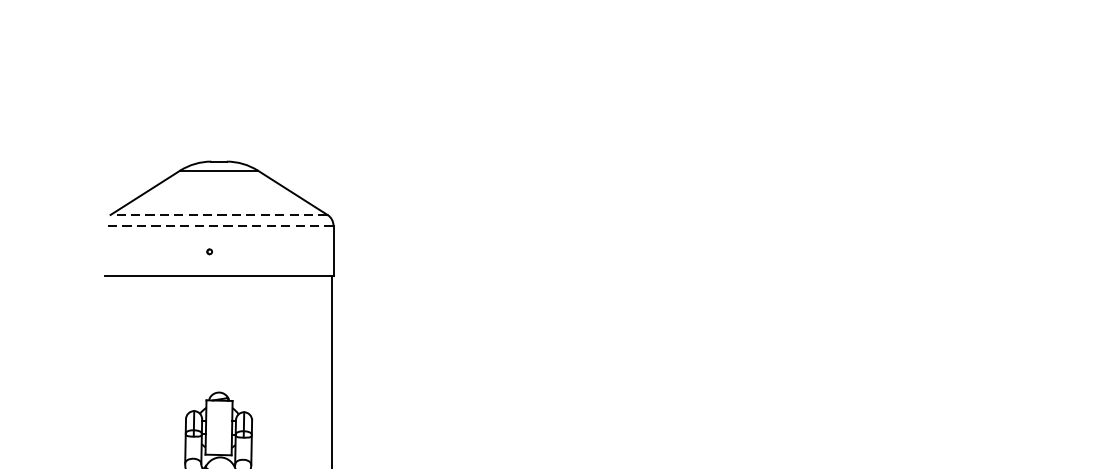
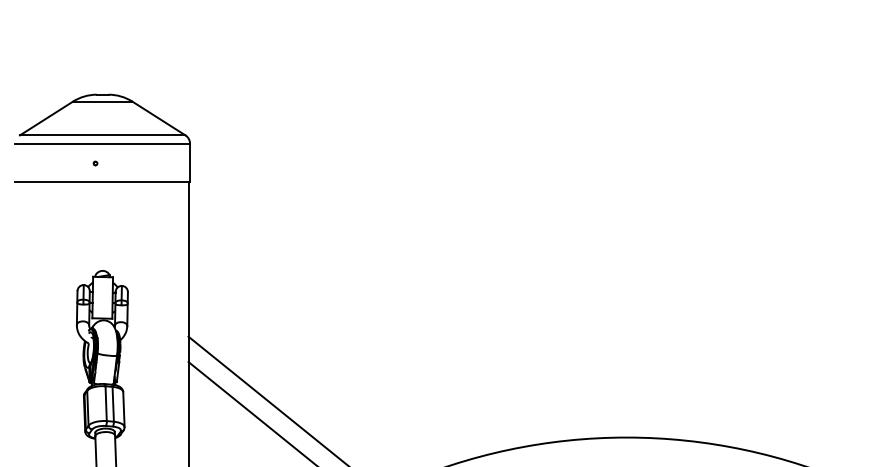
line: (218, 215) -> (102, 135), dashed -> solid
line: (218, 225) -> (102, 143), dashed -> solid

